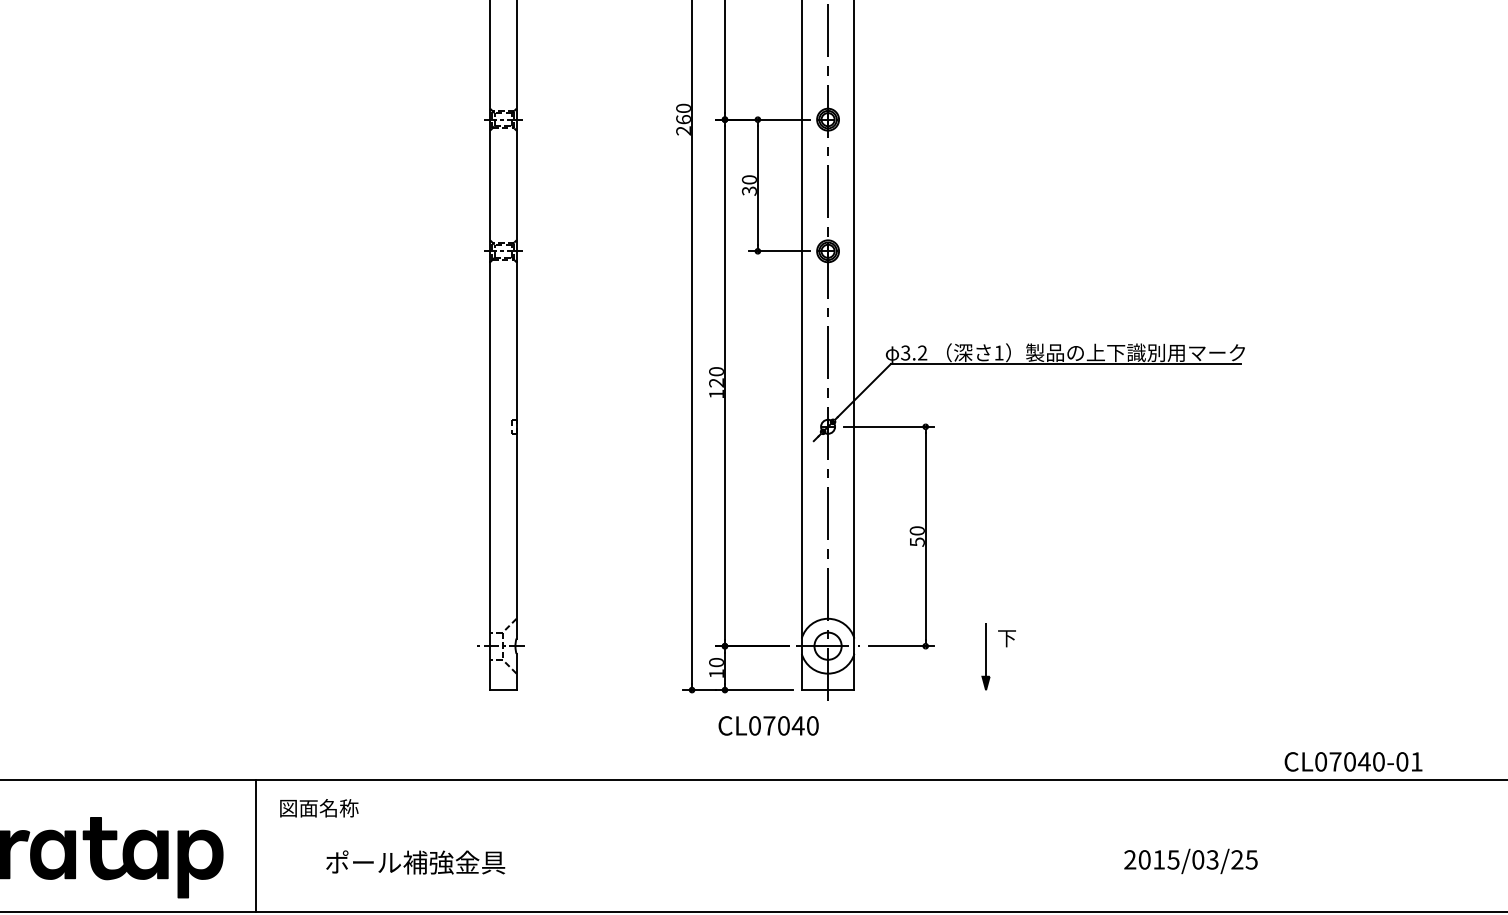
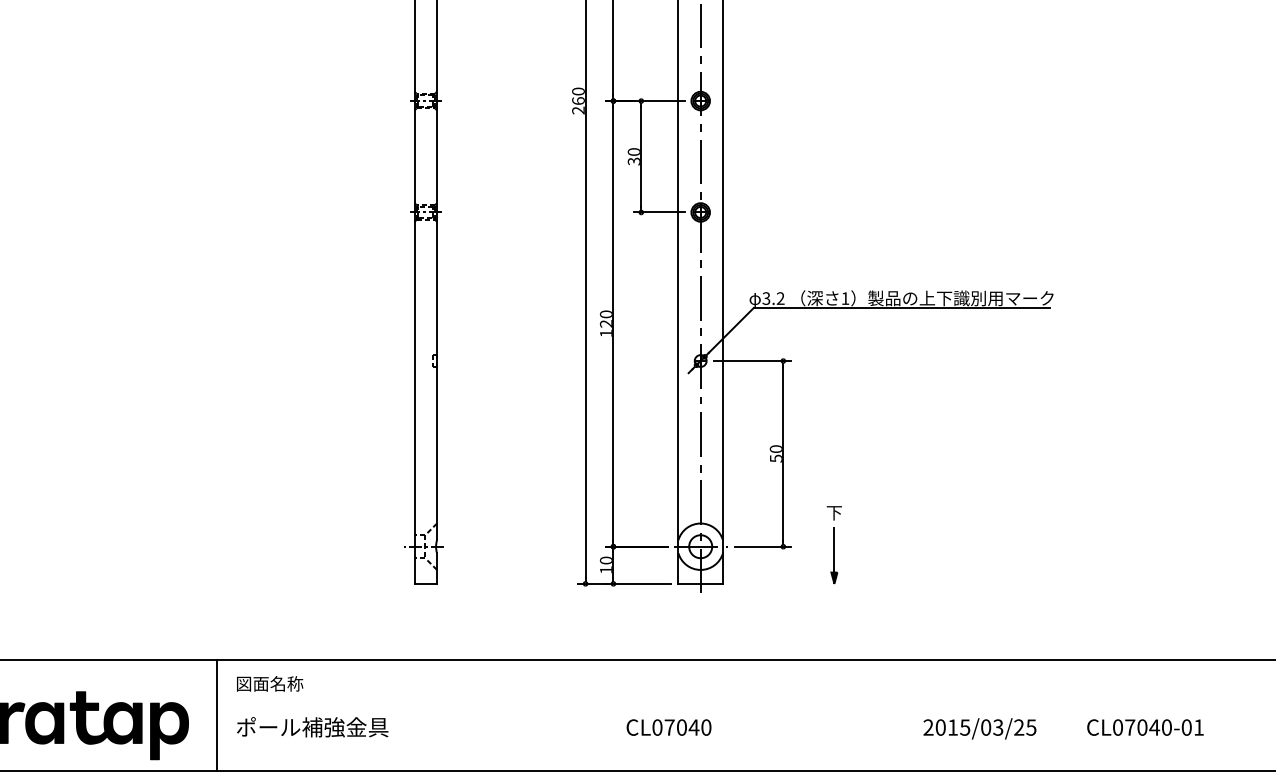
text: (1006, 638) -> (833, 513), moved
text: (768, 725) -> (668, 727), moved
text: (1353, 761) -> (1145, 727), moved
text: (1190, 861) -> (979, 728), moved
text: (415, 862) -> (312, 727), moved

